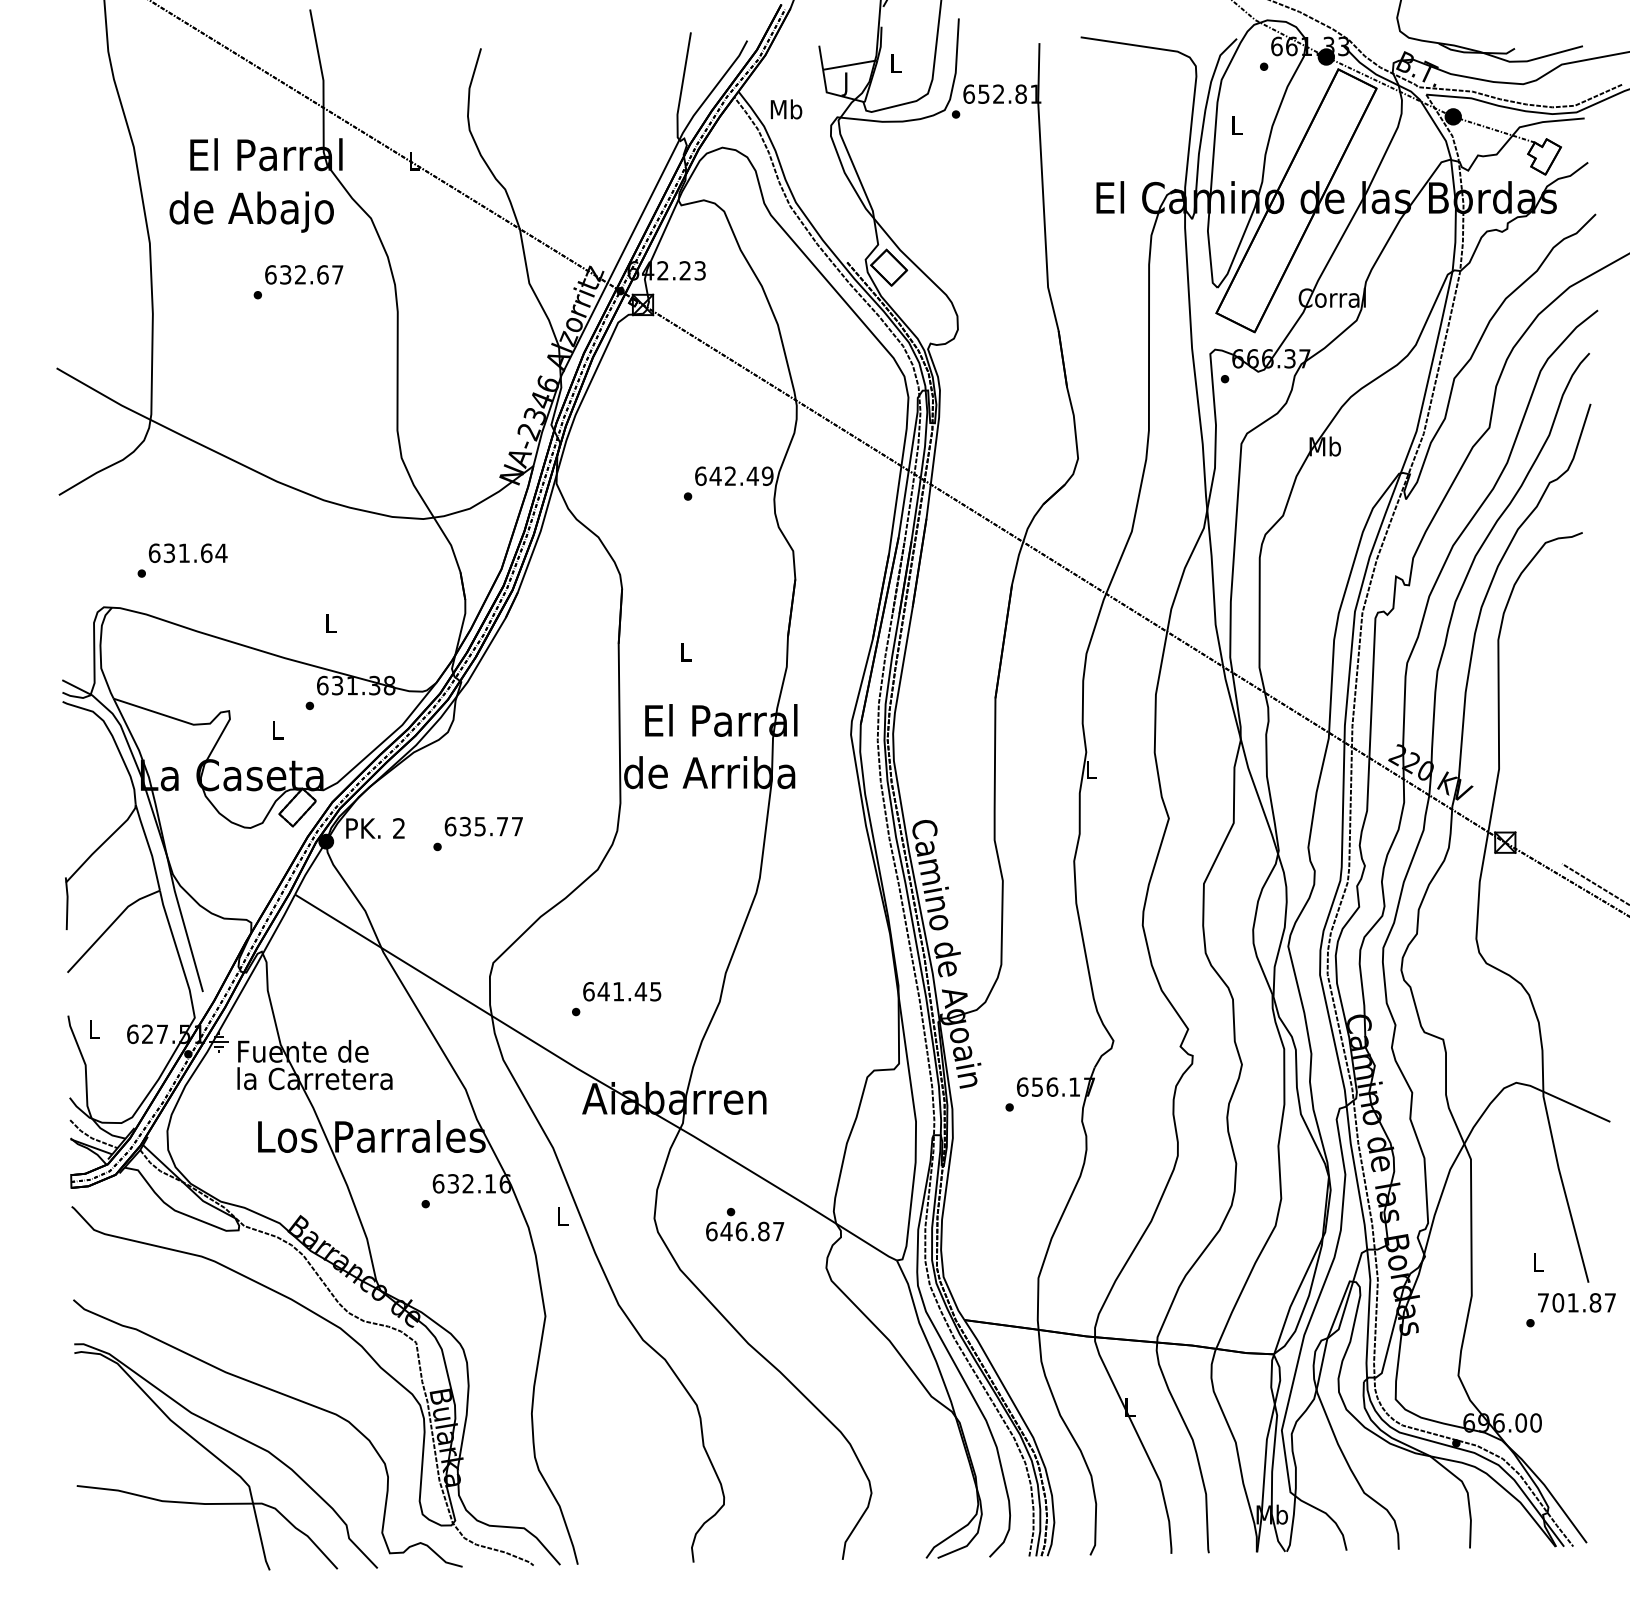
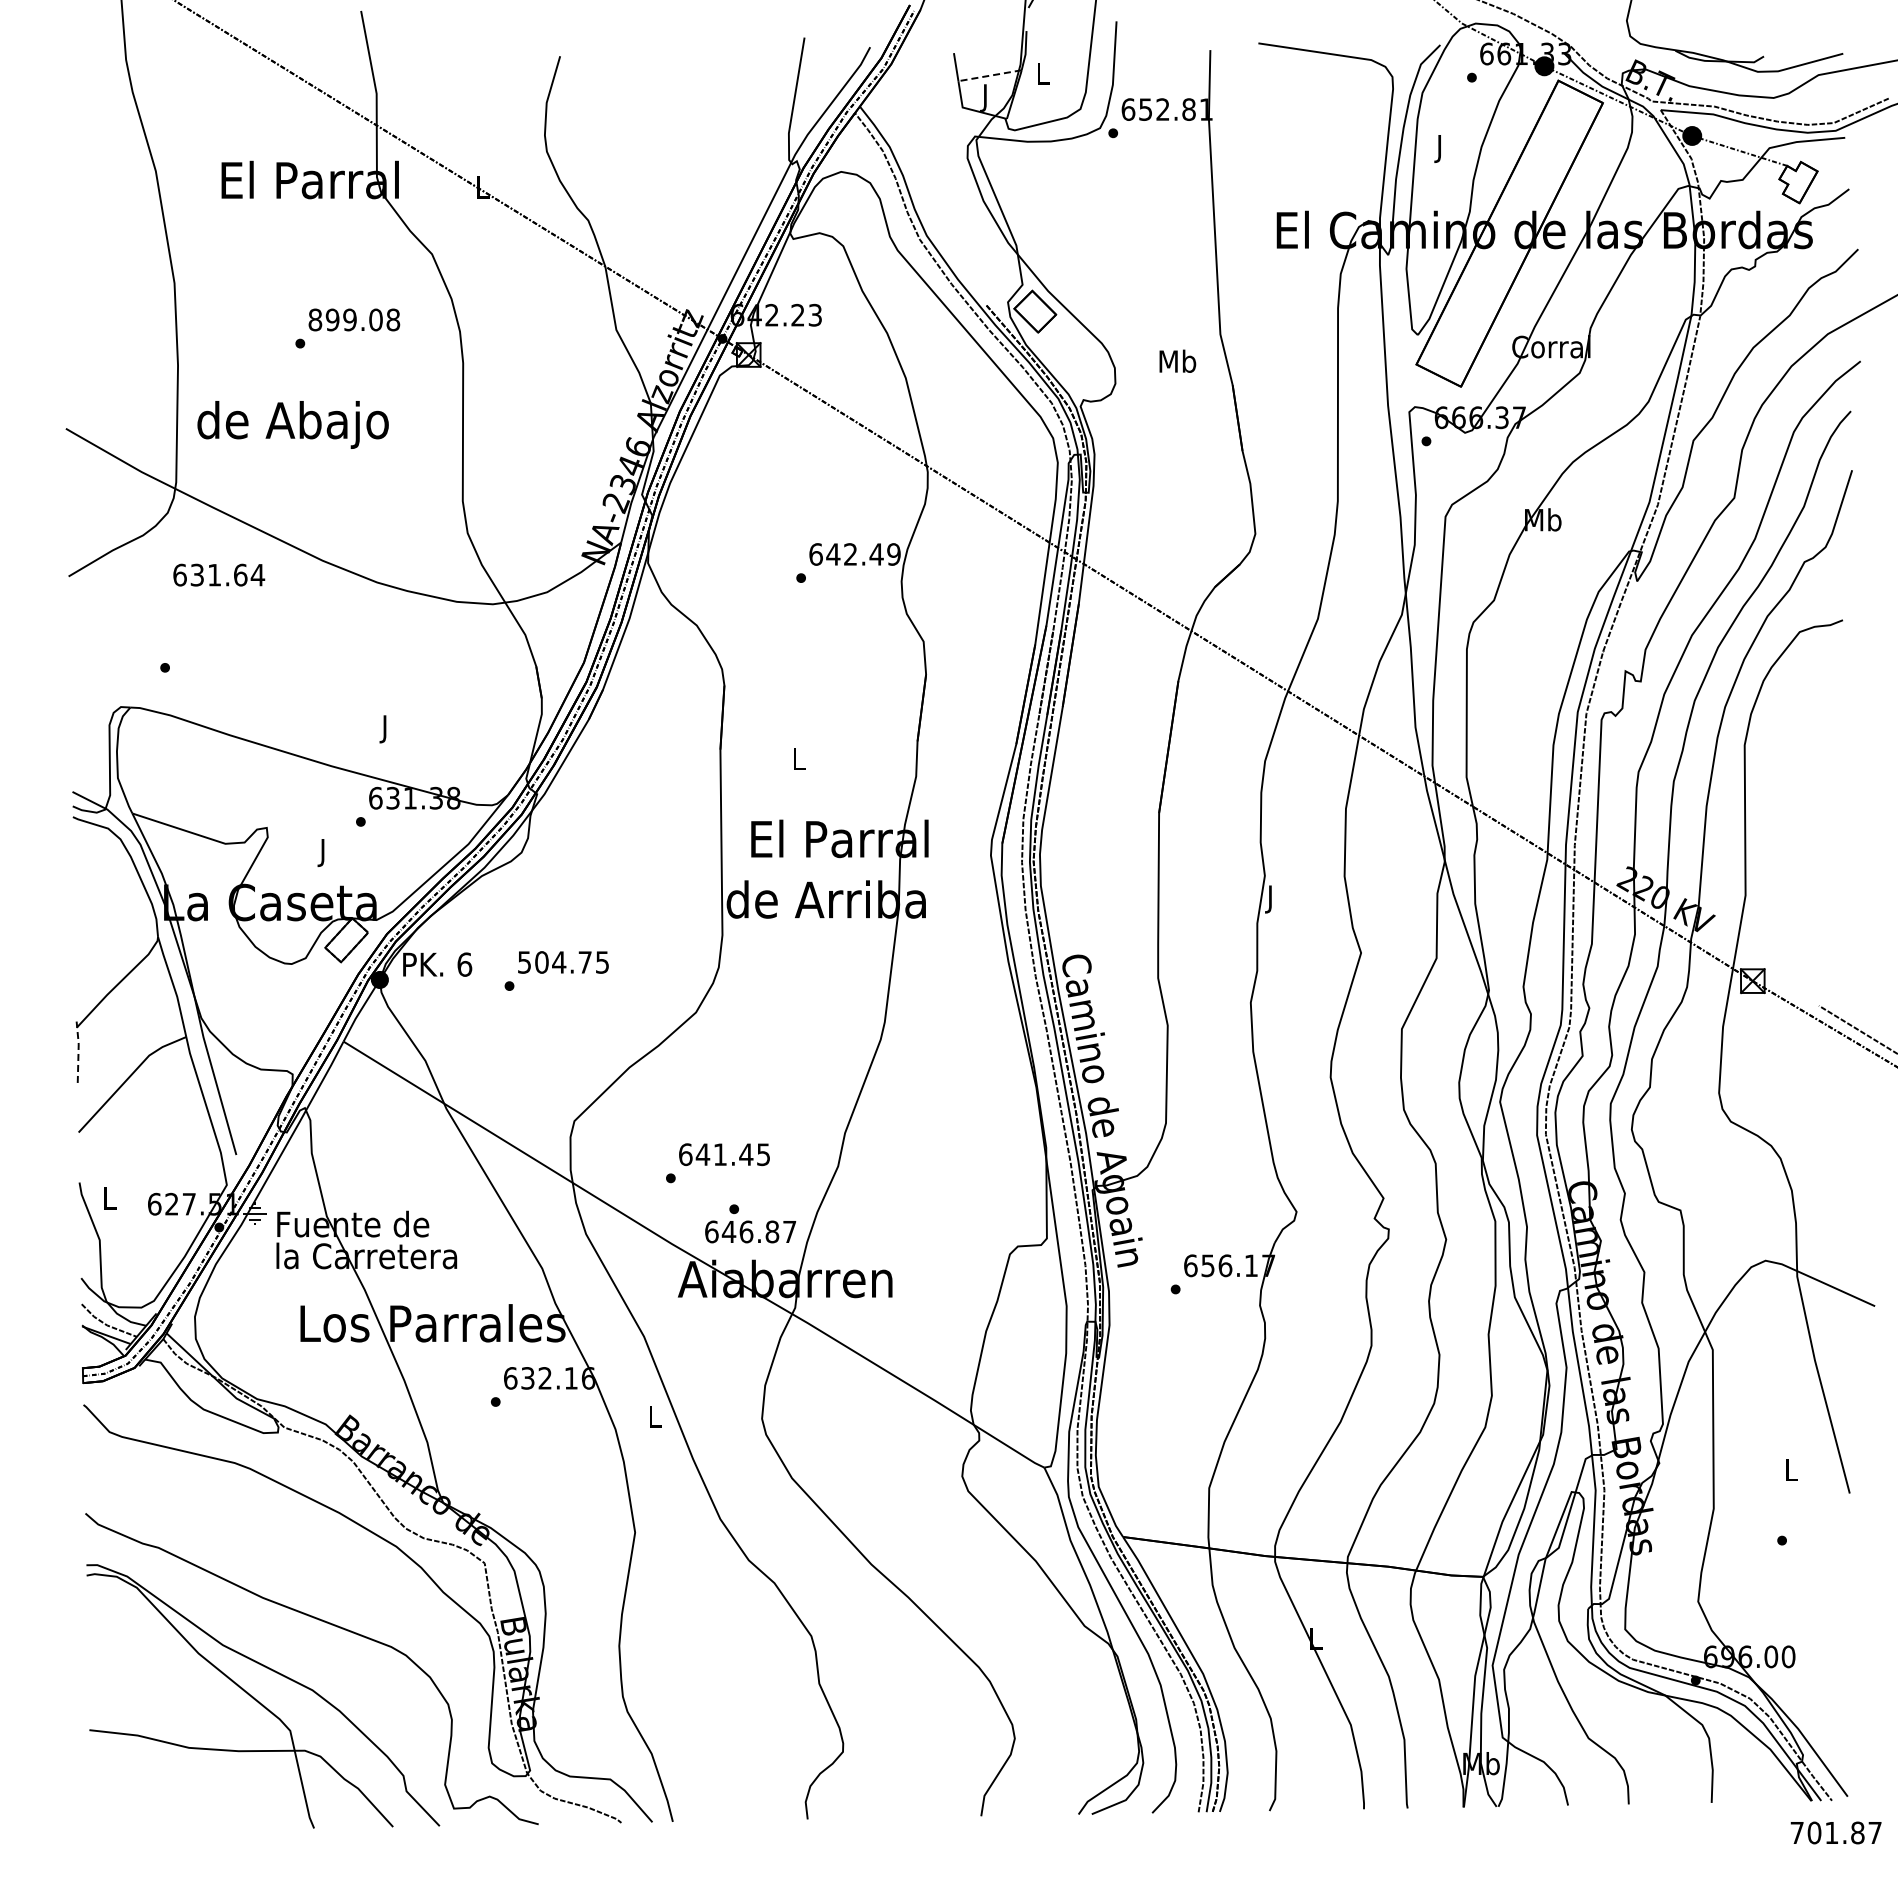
line: (849, 64) -> (989, 75), solid -> dashed
text: (786, 108) -> (1177, 360), moved
text: (1237, 127) -> (1440, 148), L -> J
text: (251, 211) -> (292, 424), moved
text: (304, 274) -> (354, 319), 632.67 -> 899.08
text: (188, 552) -> (219, 574), moved
text: (331, 626) -> (385, 729), L -> J
text: (277, 733) -> (323, 853), L -> J
text: (1091, 772) -> (1271, 899), L -> J
text: (483, 826) -> (563, 962), 635.77 -> 504.75
text: (398, 828) -> (464, 964), 2 -> 6
line: (67, 903) -> (78, 1051), solid -> dashed
text: (745, 1224) -> (750, 1223), moved
text: (1576, 1302) -> (1835, 1832), moved

